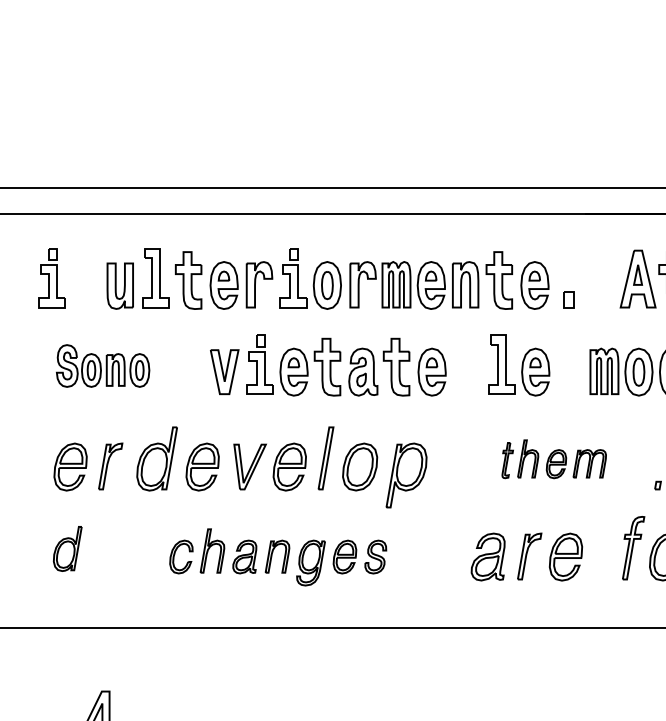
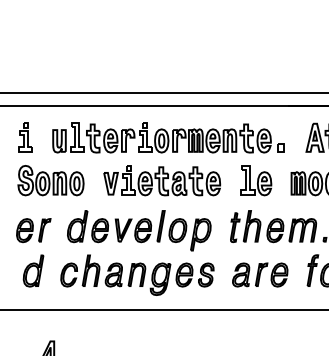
part: (102, 365) -> (50, 180), size x1.43
part: (553, 458) -> (273, 226), size x1.67
part: (87, 466) -> (33, 230), moved
part: (67, 547) -> (33, 270), size x1.43
part: (278, 555) -> (137, 274), size x1.43

